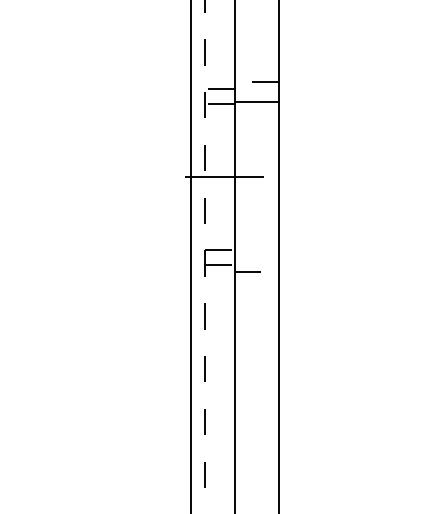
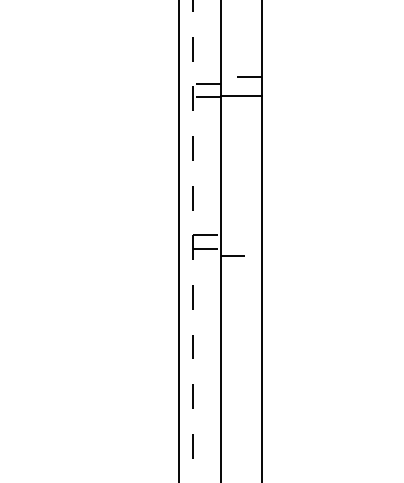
line: (220, 177) -> (207, 166), removed

